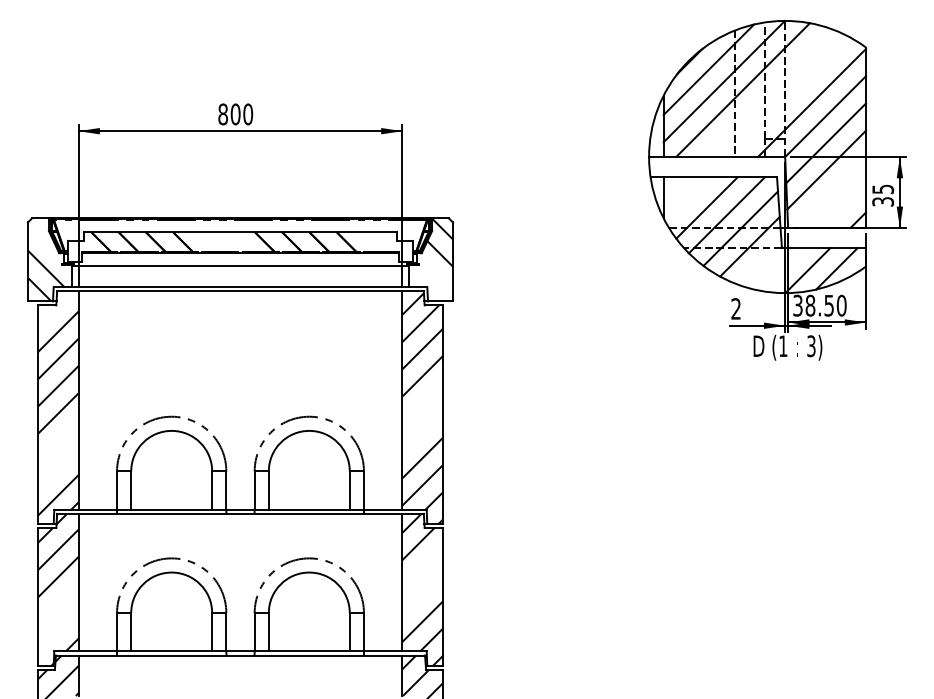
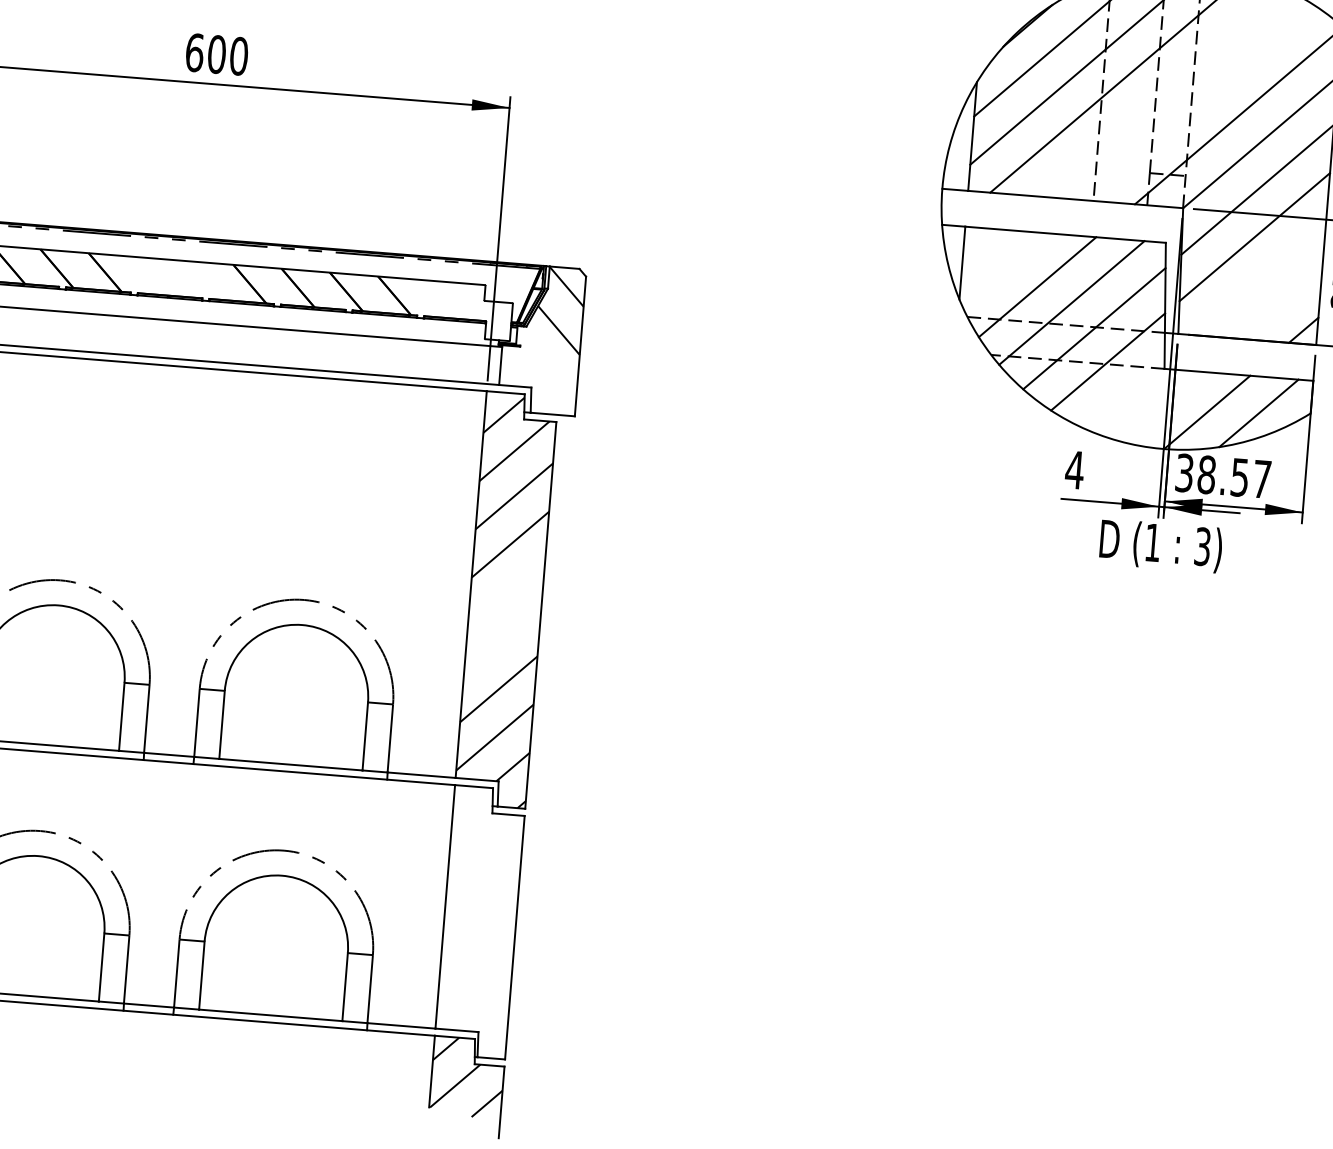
text: (223, 114) -> (195, 52), 800 -> 600
text: (841, 305) -> (1261, 478), 38.50 -> 38.57
text: (736, 308) -> (1075, 469), 2 -> 4
hatch: (422, 589) -> (479, 921), removed

